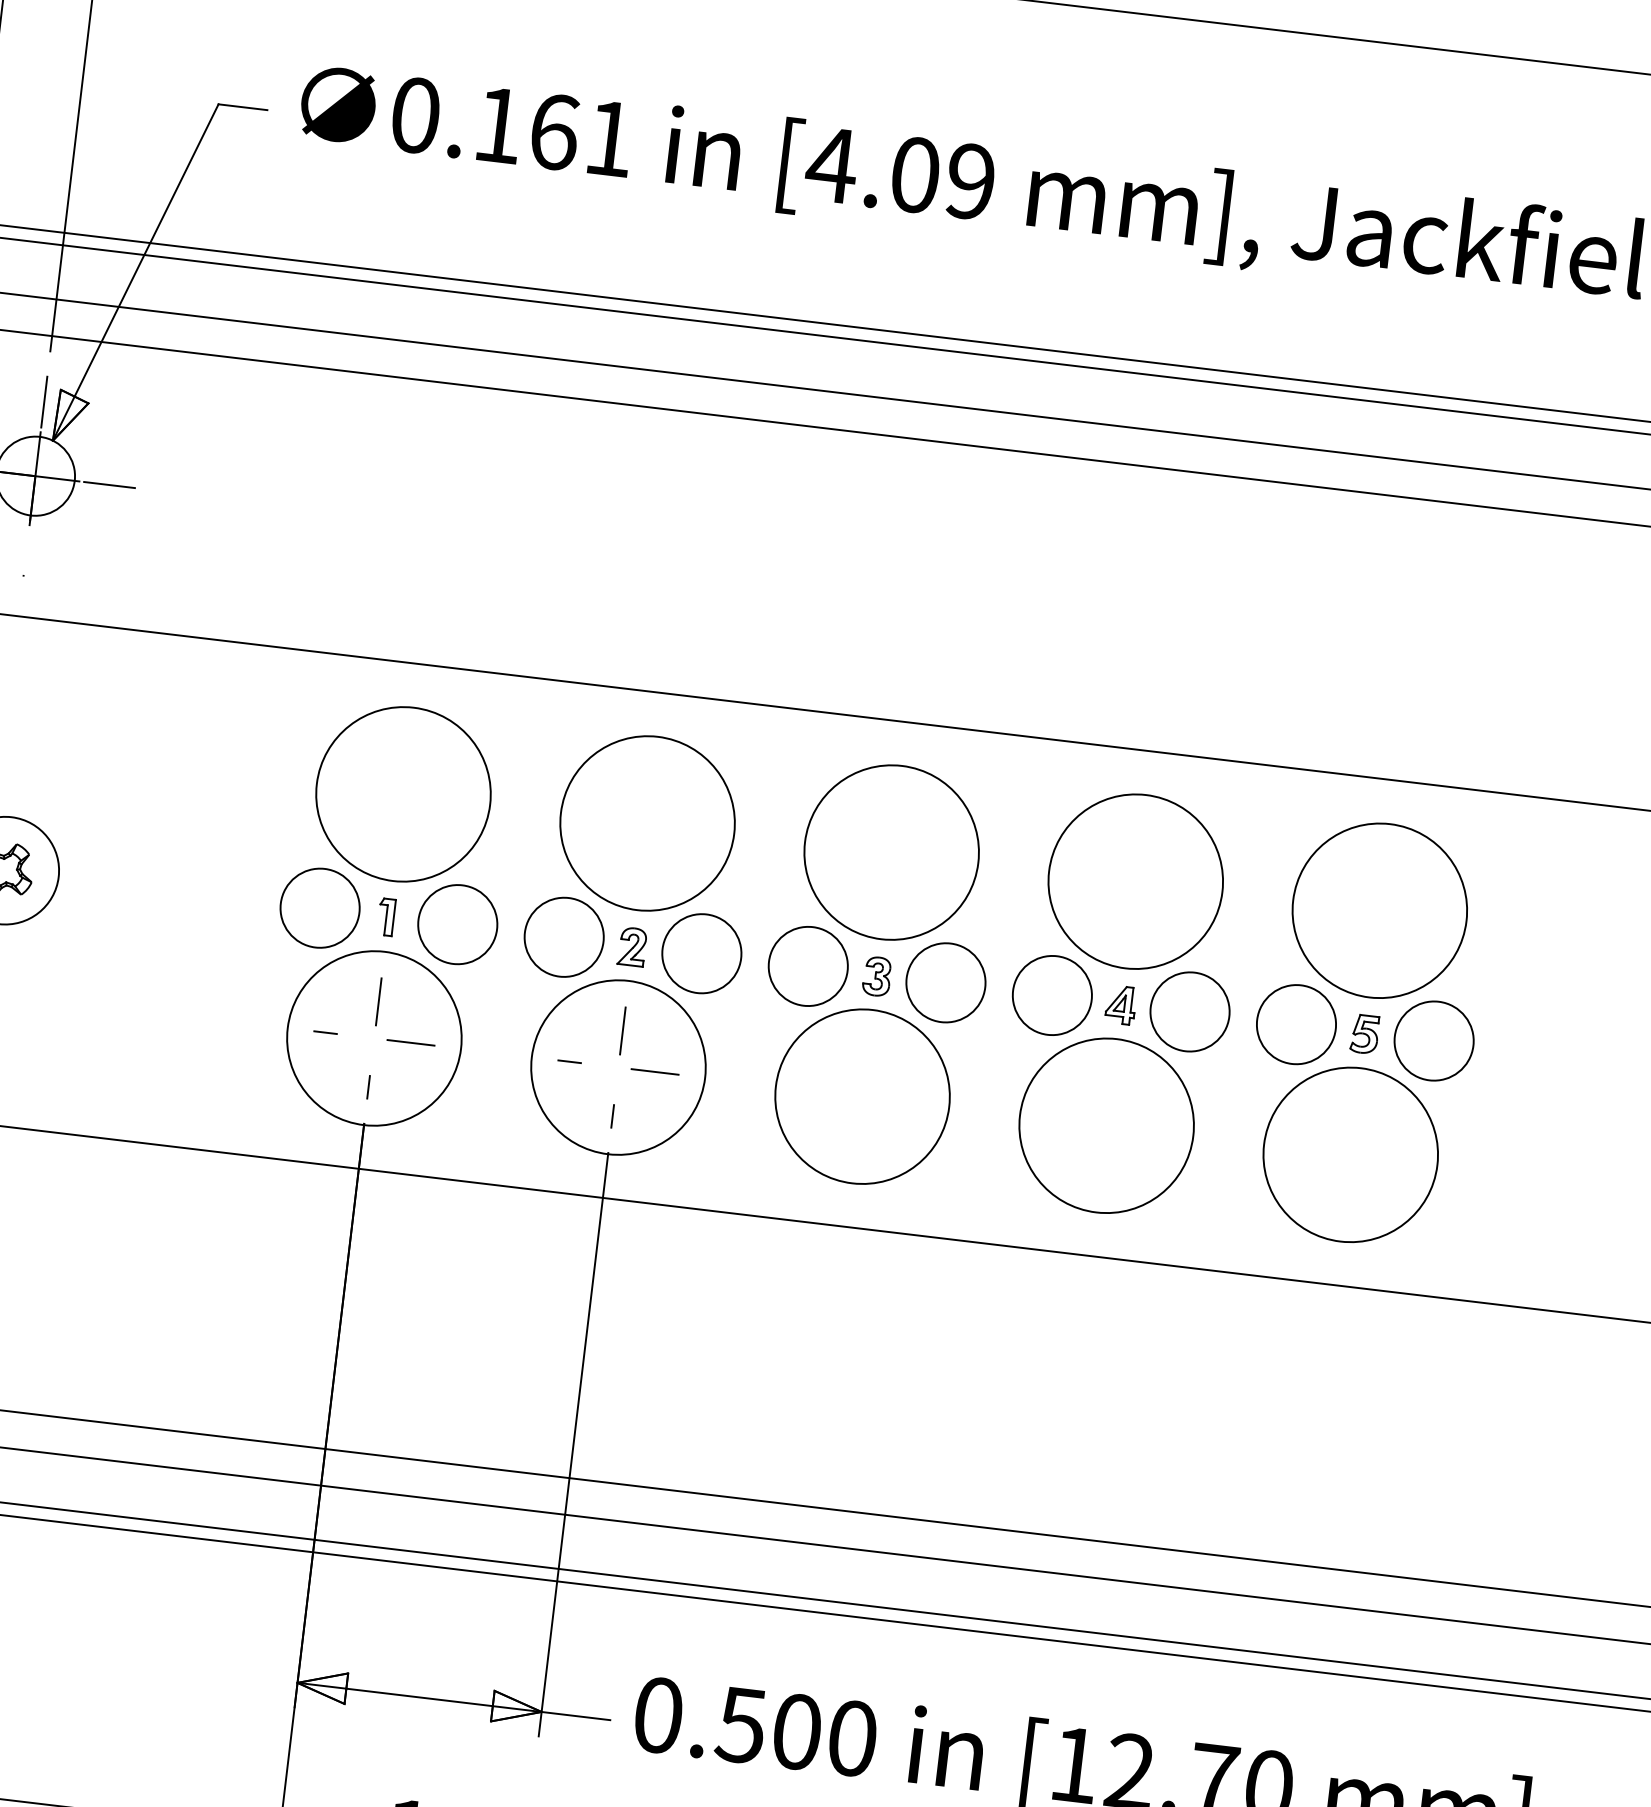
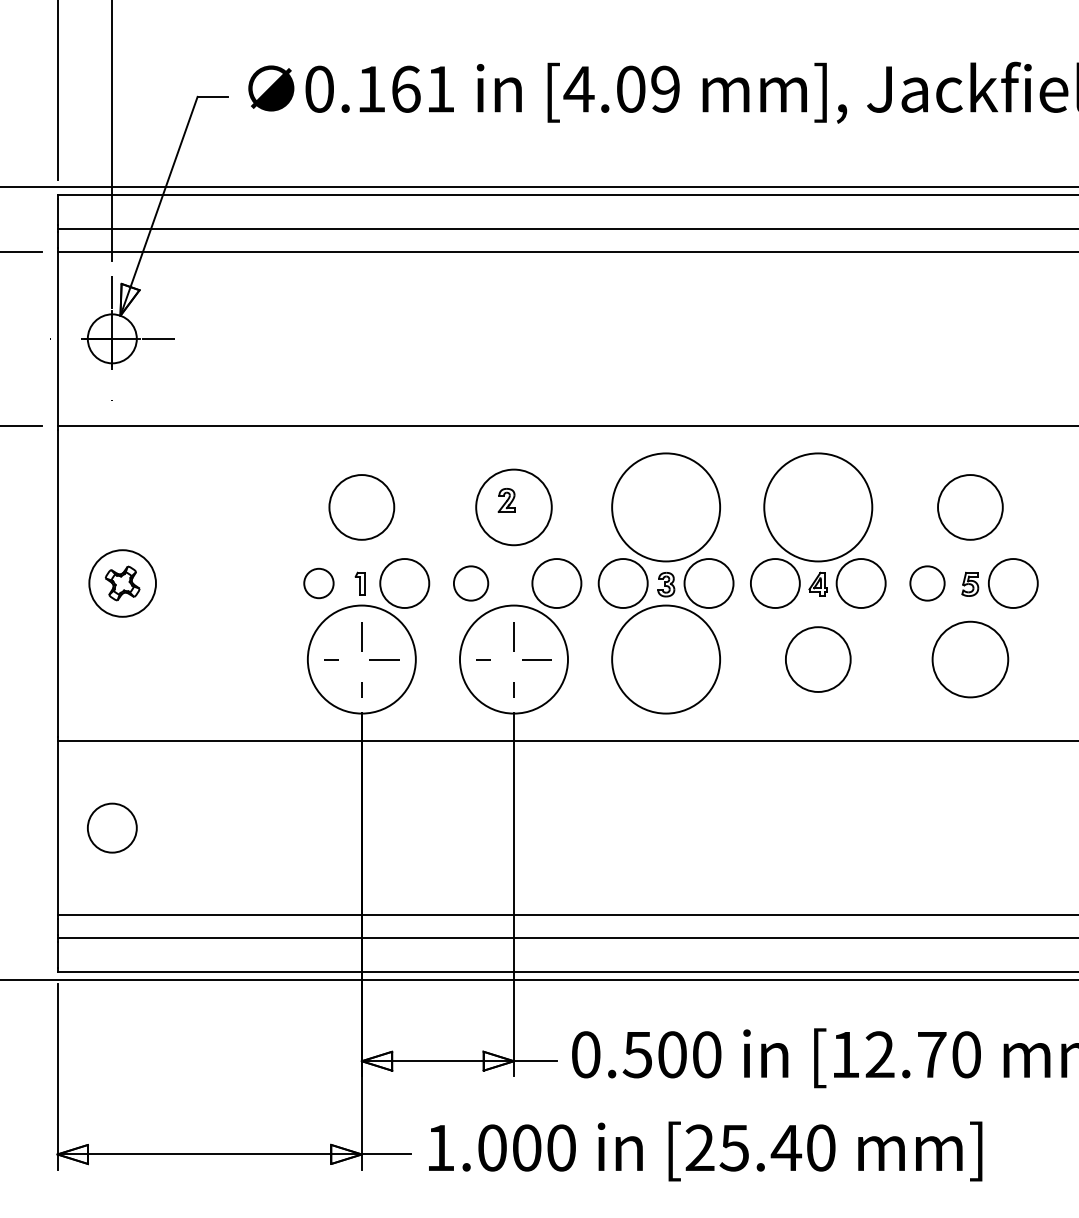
circle: (402, 794) -> (361, 507), size x0.6
circle: (646, 823) -> (513, 507), size x0.7
circle: (319, 908) -> (318, 583), size x0.6
circle: (1379, 910) -> (970, 507), size x0.6
circle: (563, 937) -> (470, 583), size x0.7
part: (632, 947) -> (506, 500), moved
circle: (1296, 1024) -> (927, 583), size x0.7
circle: (1107, 1125) -> (818, 659), size x0.6
circle: (1350, 1154) -> (970, 659), size x0.7

